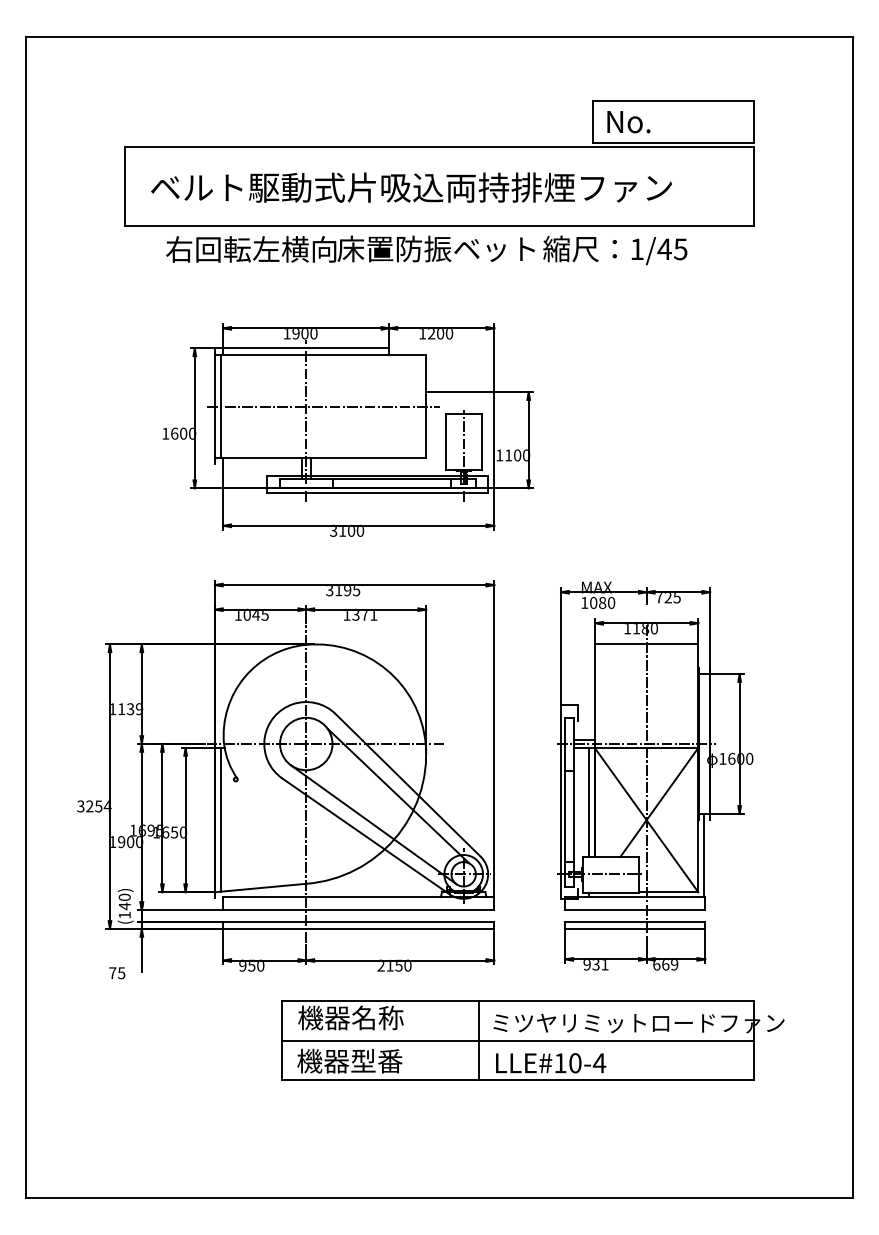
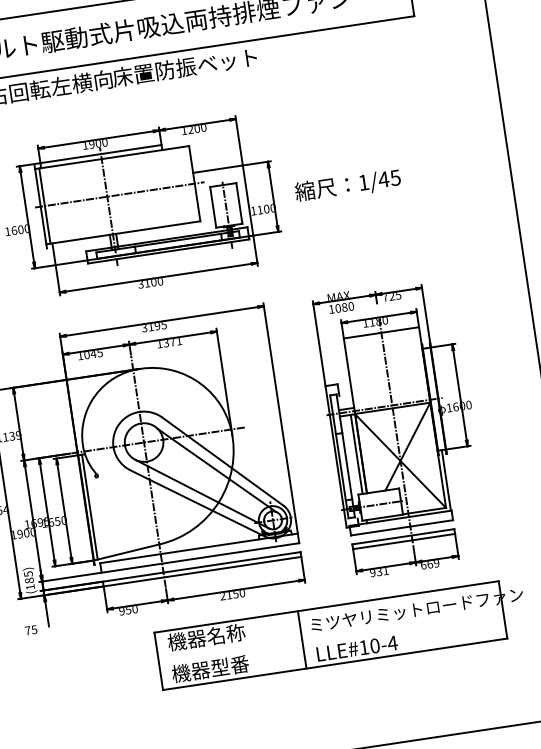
text: (615, 250) -> (348, 185), moved
text: (124, 901) -> (28, 577), (140) -> (185)
line: (518, 1040) -> (331, 635), removed

